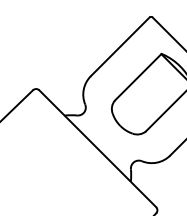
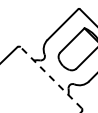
line: (96, 148) -> (50, 77), solid -> dashed

